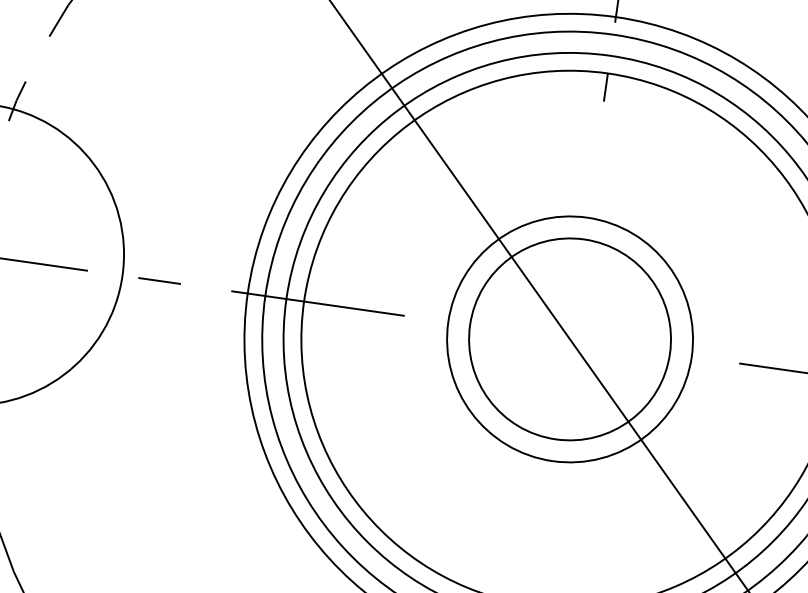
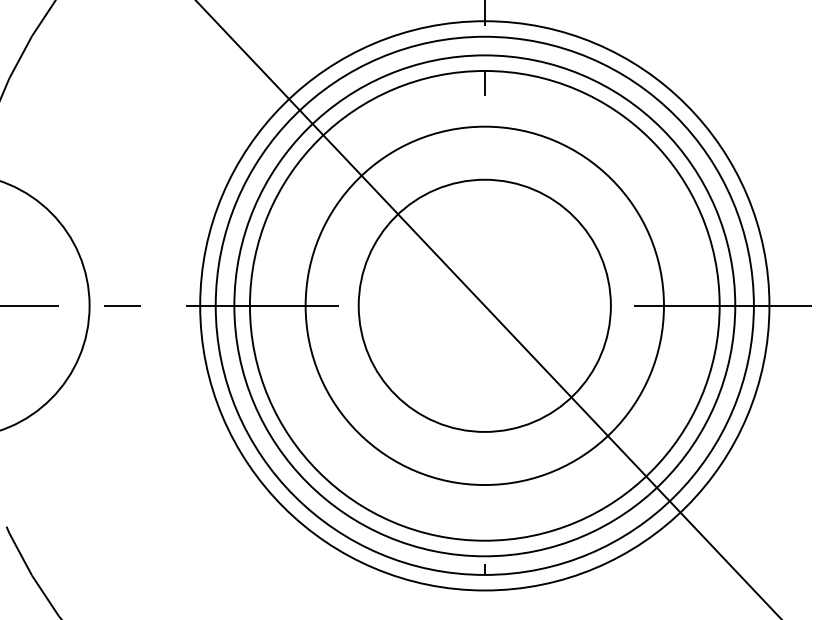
circle: (569, 338) -> (484, 305), size x1.43
circle: (569, 338) -> (484, 305), size x1.67

